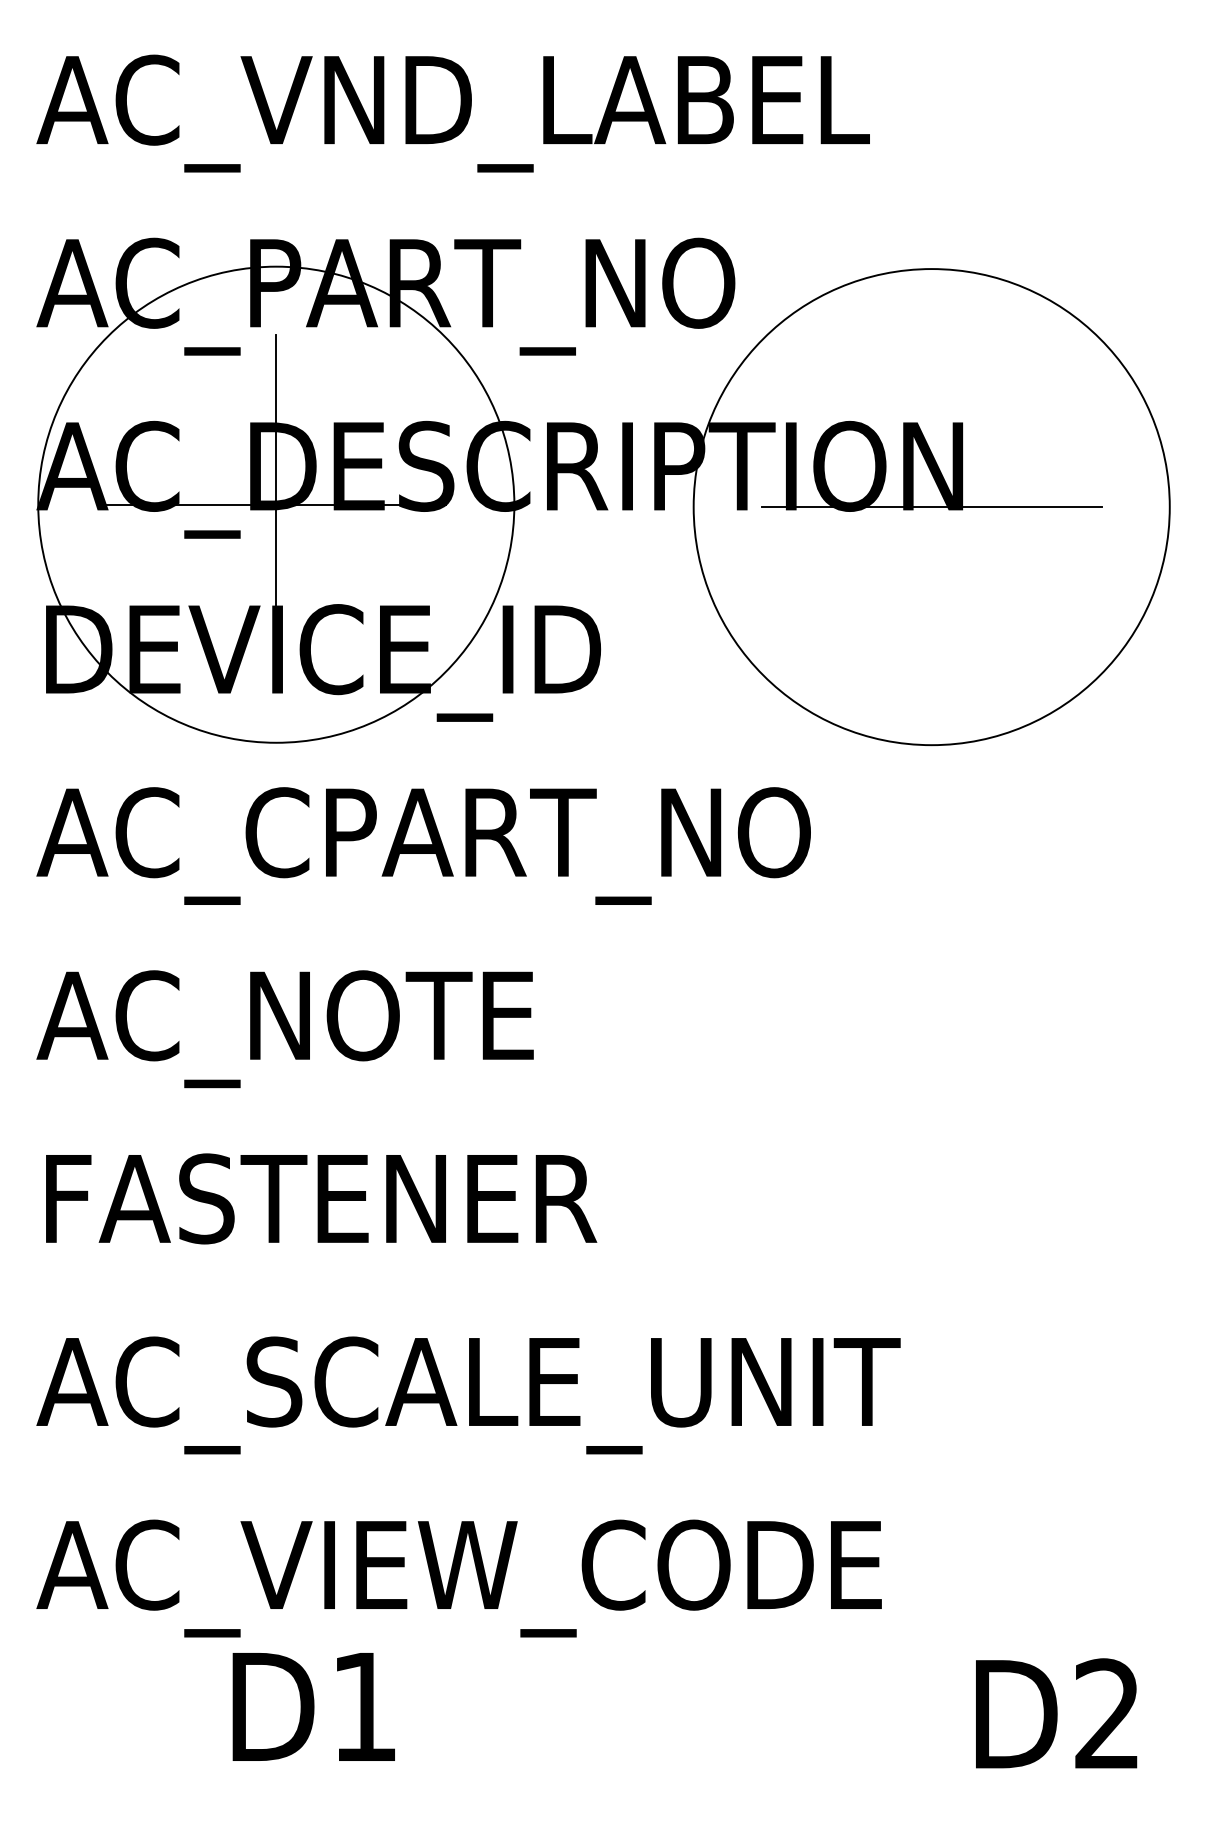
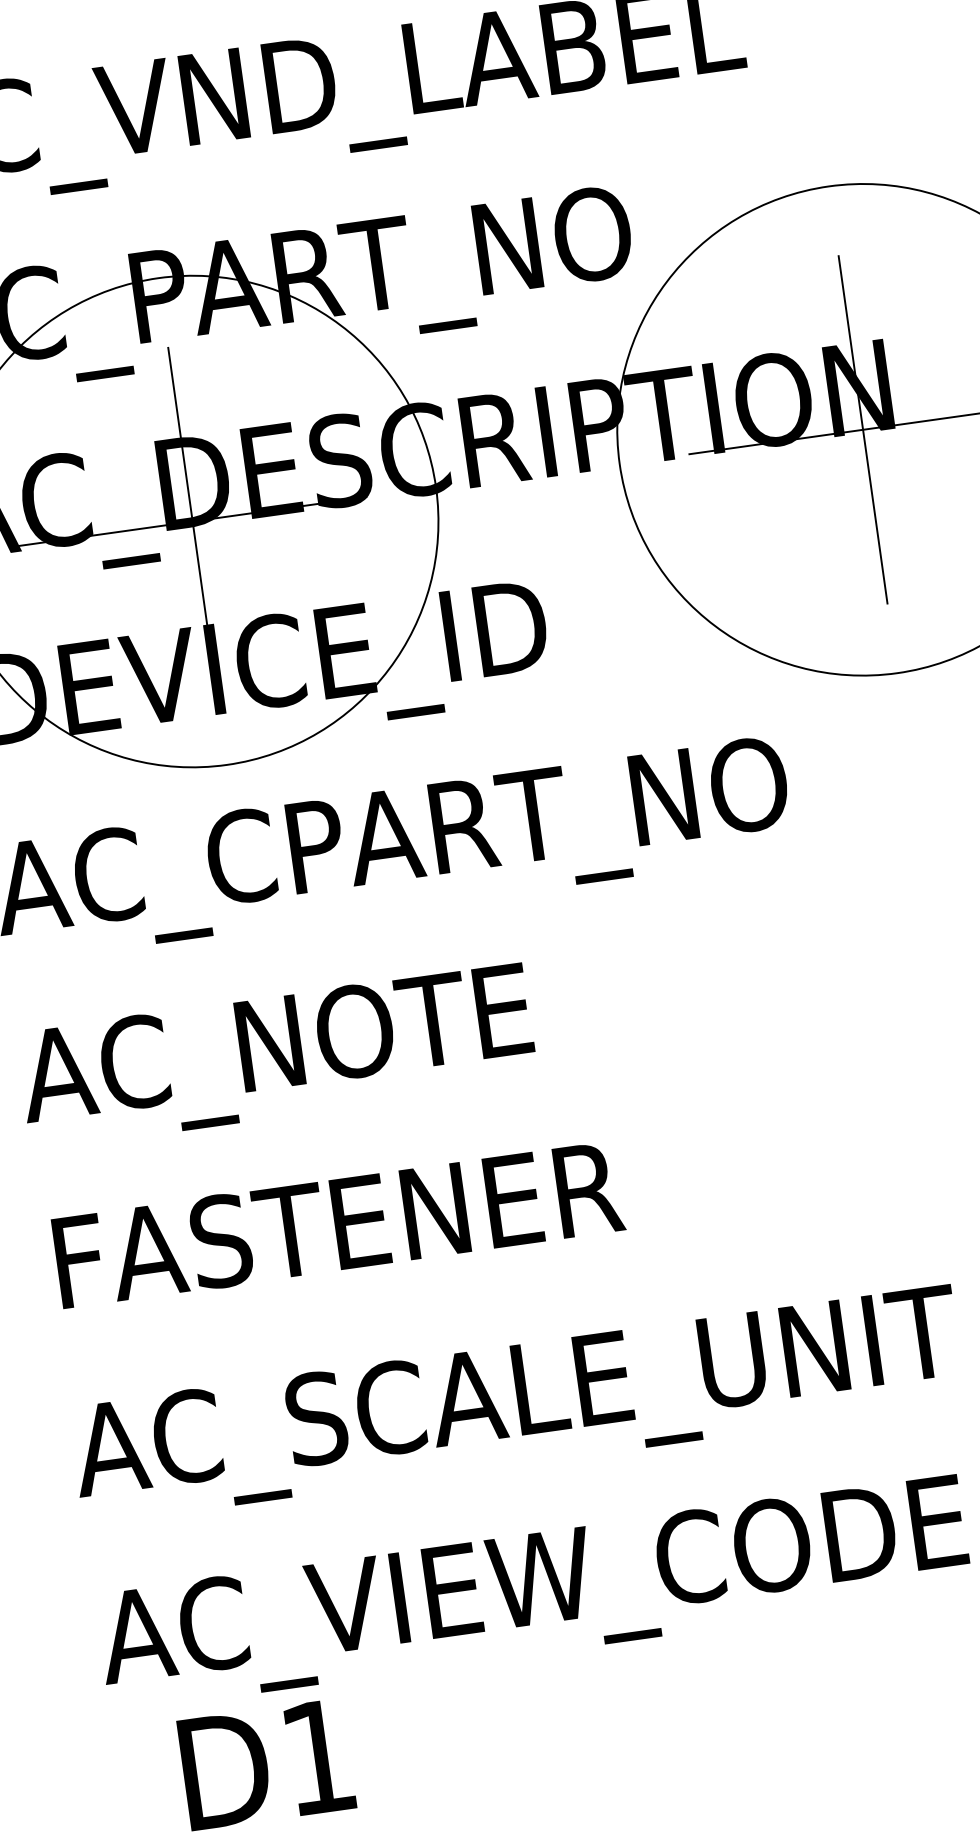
line: (931, 507) -> (862, 430), added
text: (313, 1706) -> (266, 1764), moved

